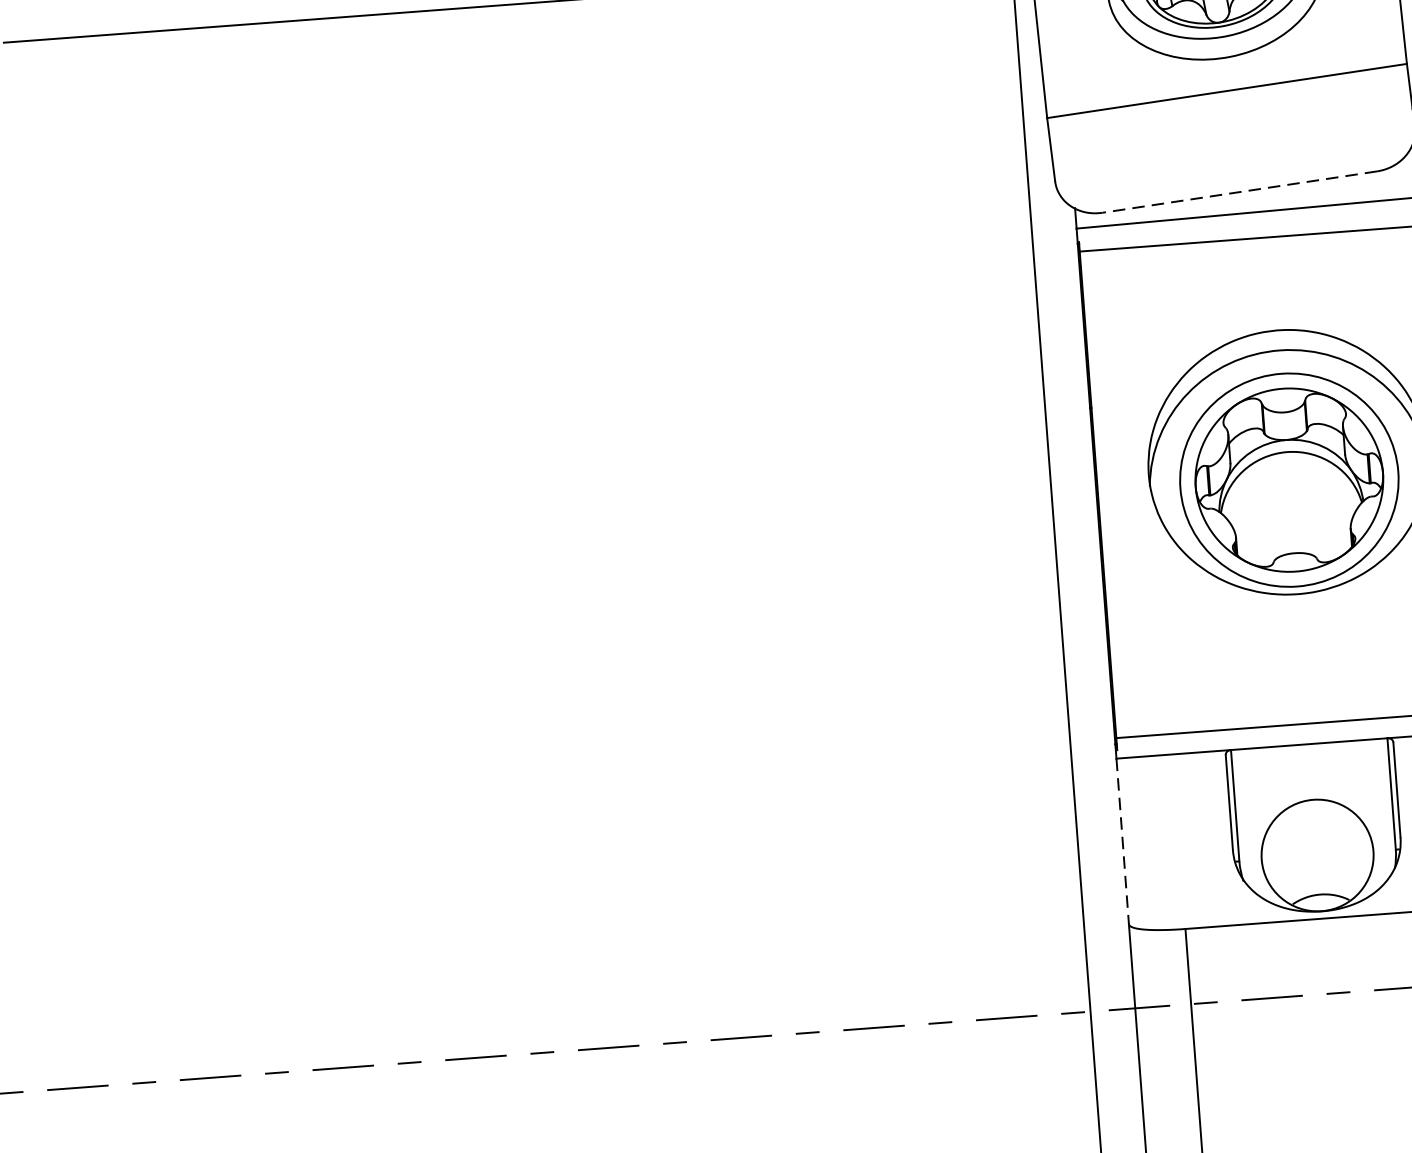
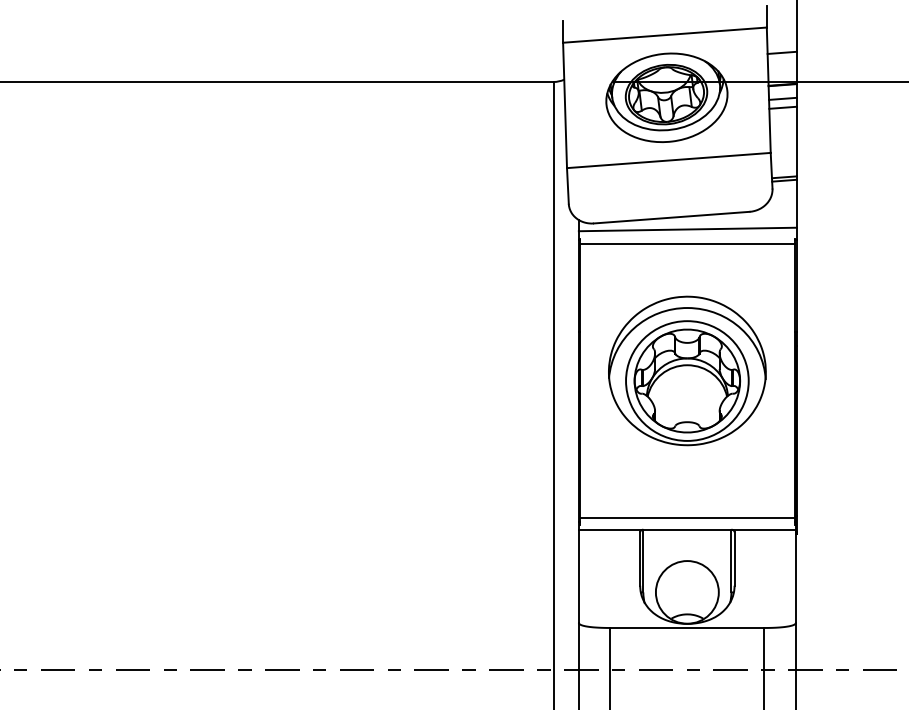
line: (1239, 191) -> (671, 217), dashed -> solid
line: (1122, 841) -> (578, 576), dashed -> solid

